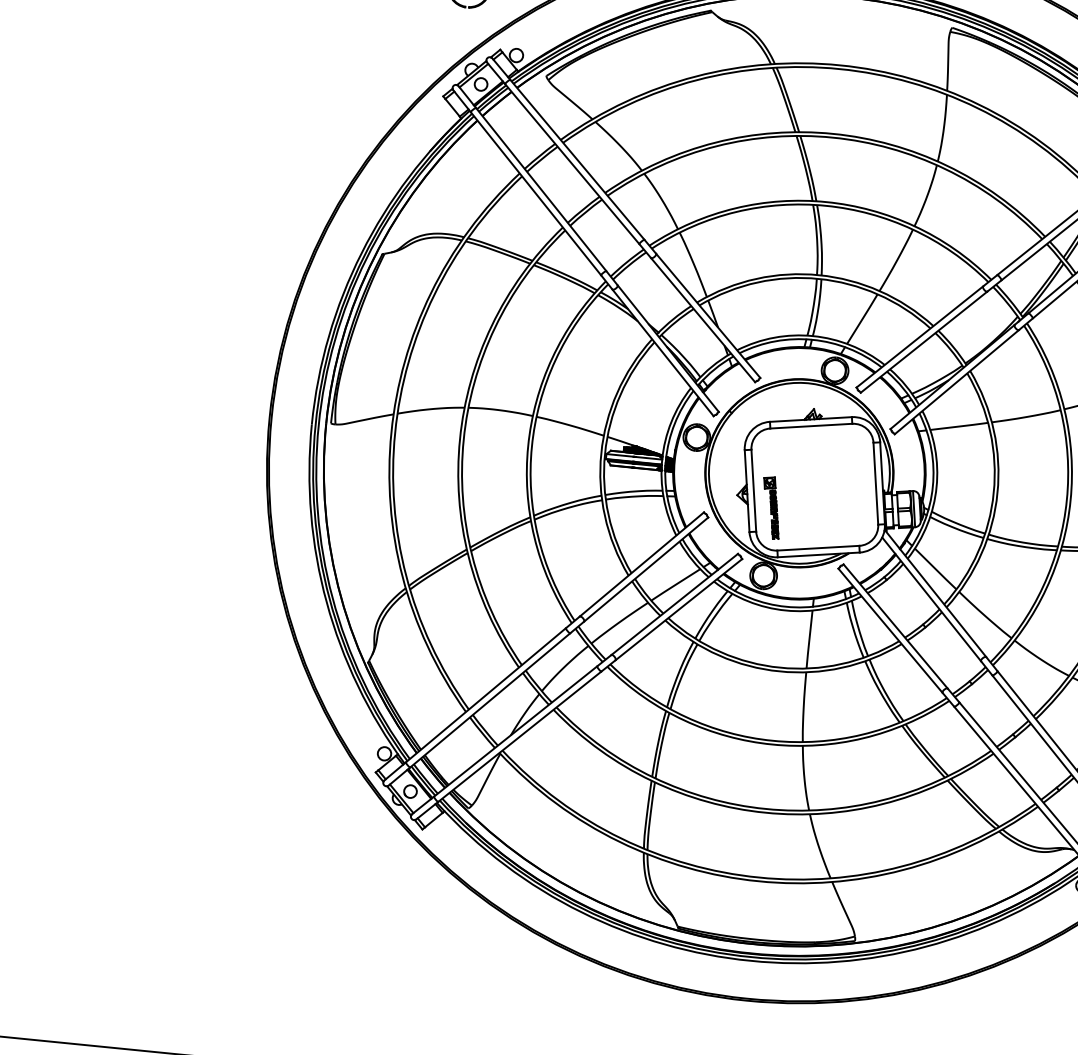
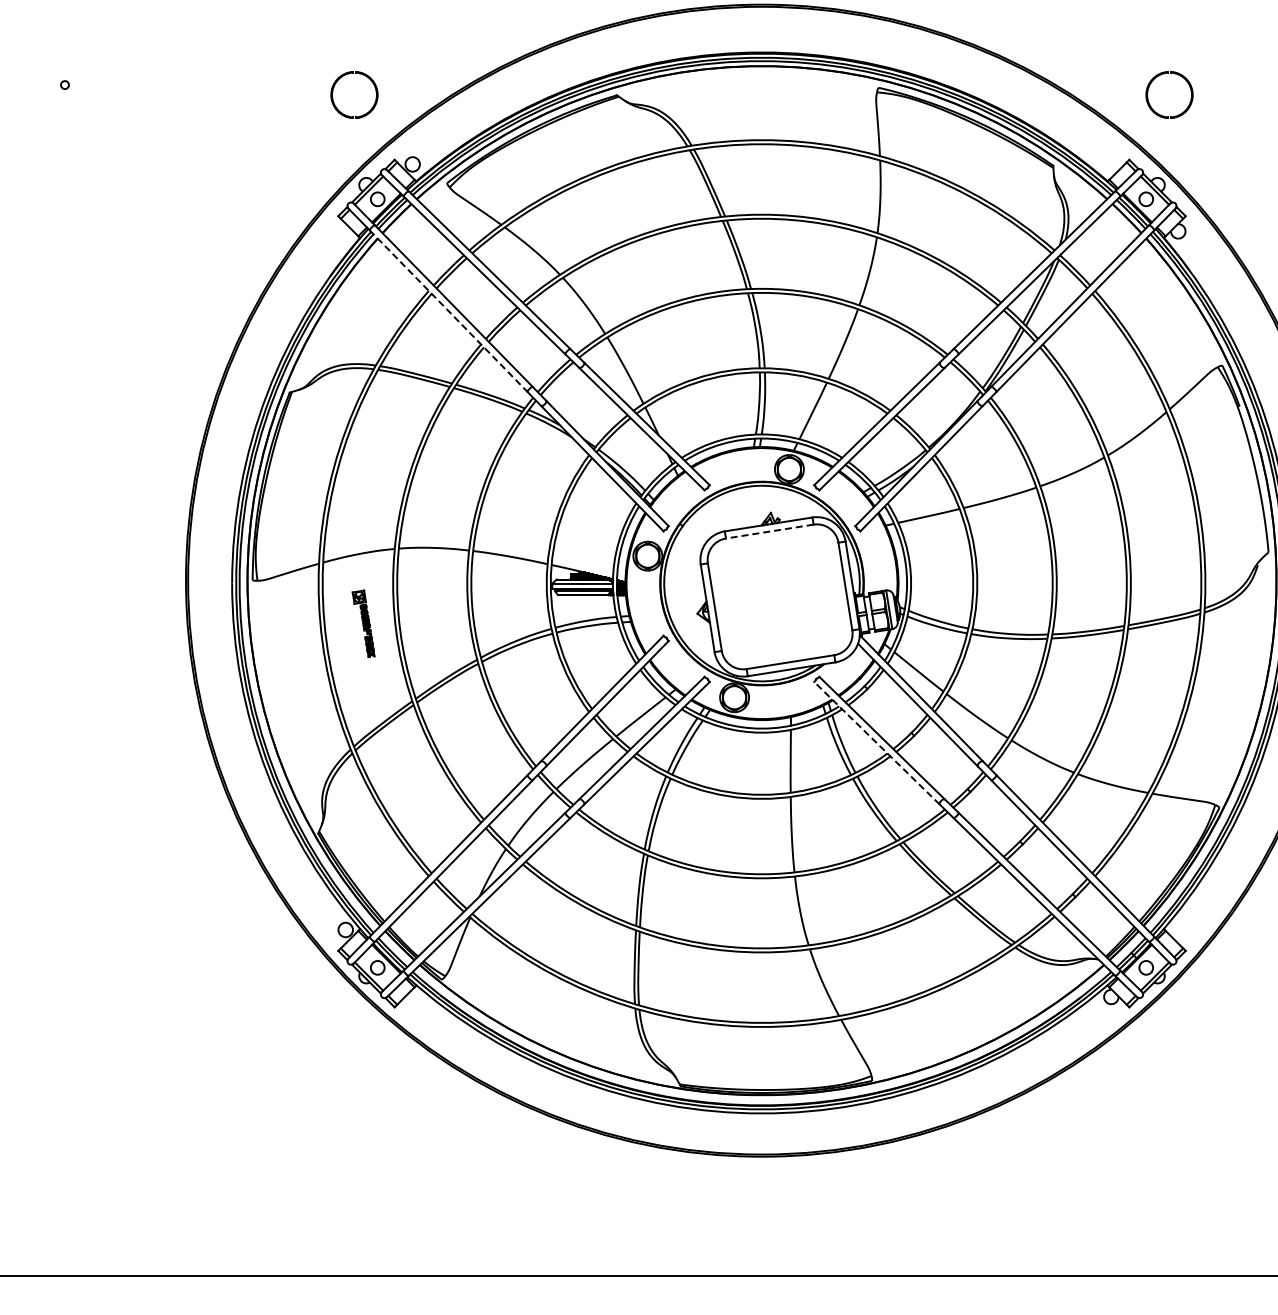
line: (535, 194) -> (448, 311), solid -> dashed
line: (811, 426) -> (769, 531), solid -> dashed
part: (771, 507) -> (363, 623), moved
line: (890, 630) -> (876, 743), solid -> dashed

